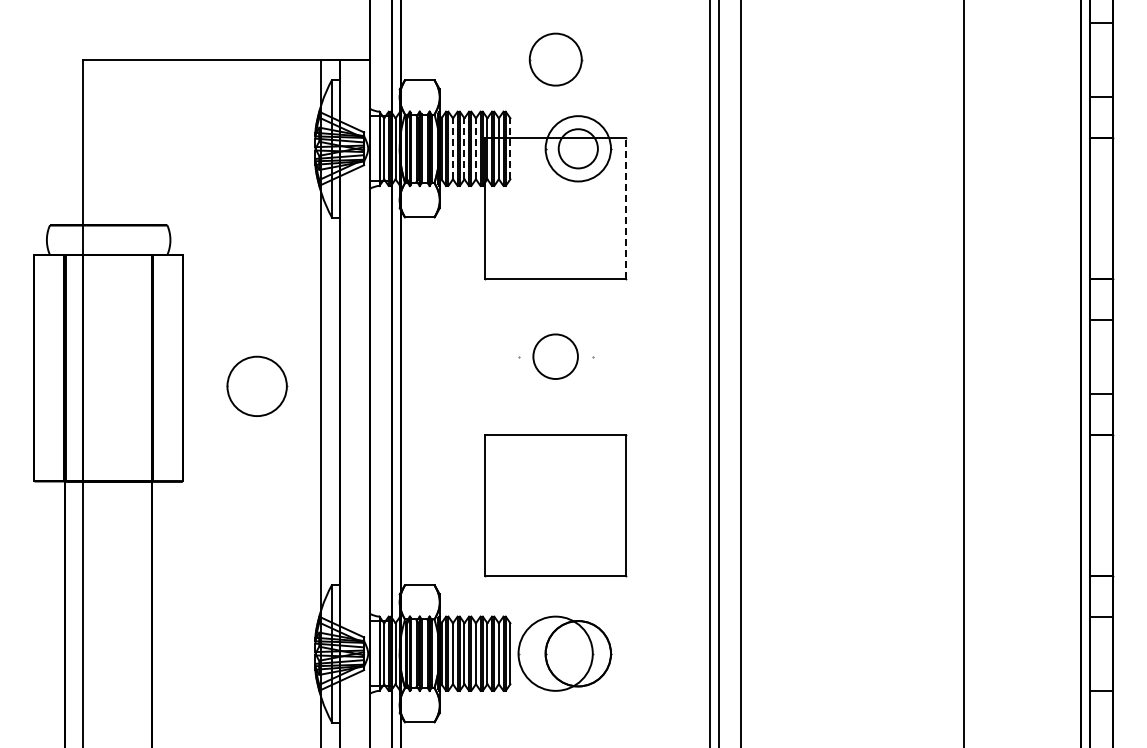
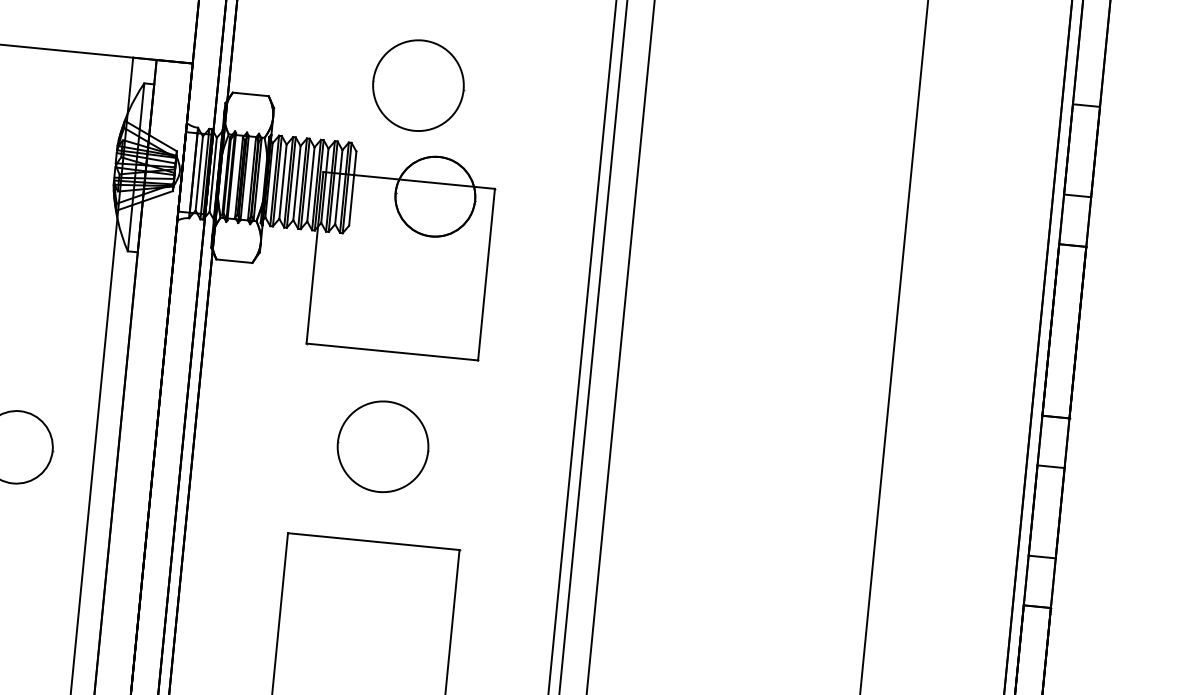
part: (555, 59) -> (418, 85), size x1.43
line: (453, 148) -> (283, 181), dashed -> solid
line: (464, 148) -> (297, 182), dashed -> solid
line: (475, 148) -> (310, 184), dashed -> solid
line: (510, 148) -> (352, 188), dashed -> solid
circle: (578, 148) -> (435, 196), size x1.67
line: (626, 208) -> (486, 275), dashed -> solid
circle: (555, 356) -> (382, 446), size x1.67

